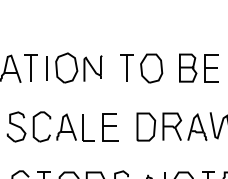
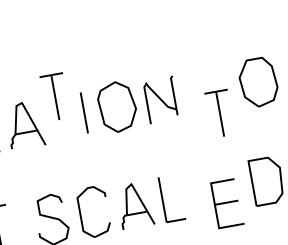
part: (30, 67) -> (53, 96), moved
part: (126, 67) -> (219, 113), moved
part: (110, 127) -> (227, 204), moved

